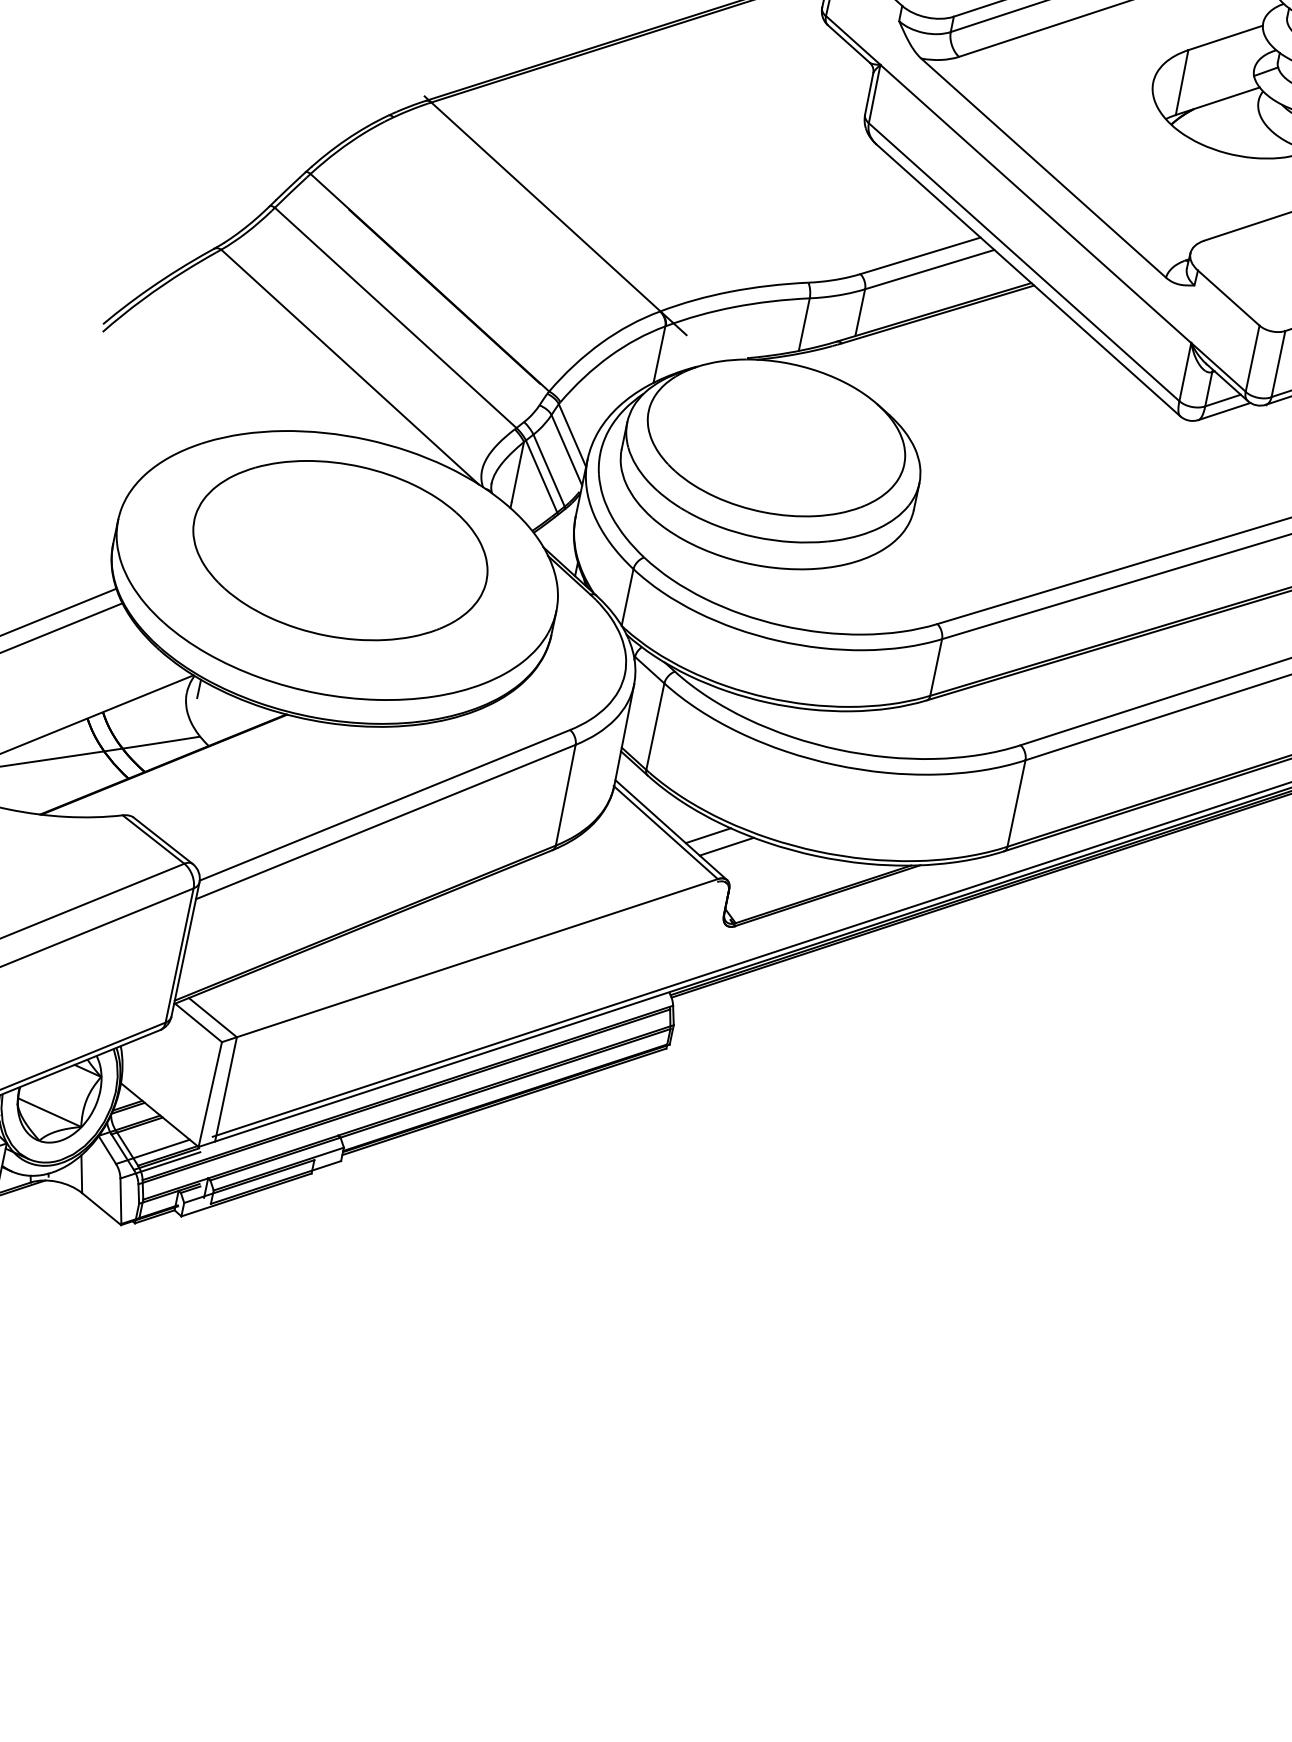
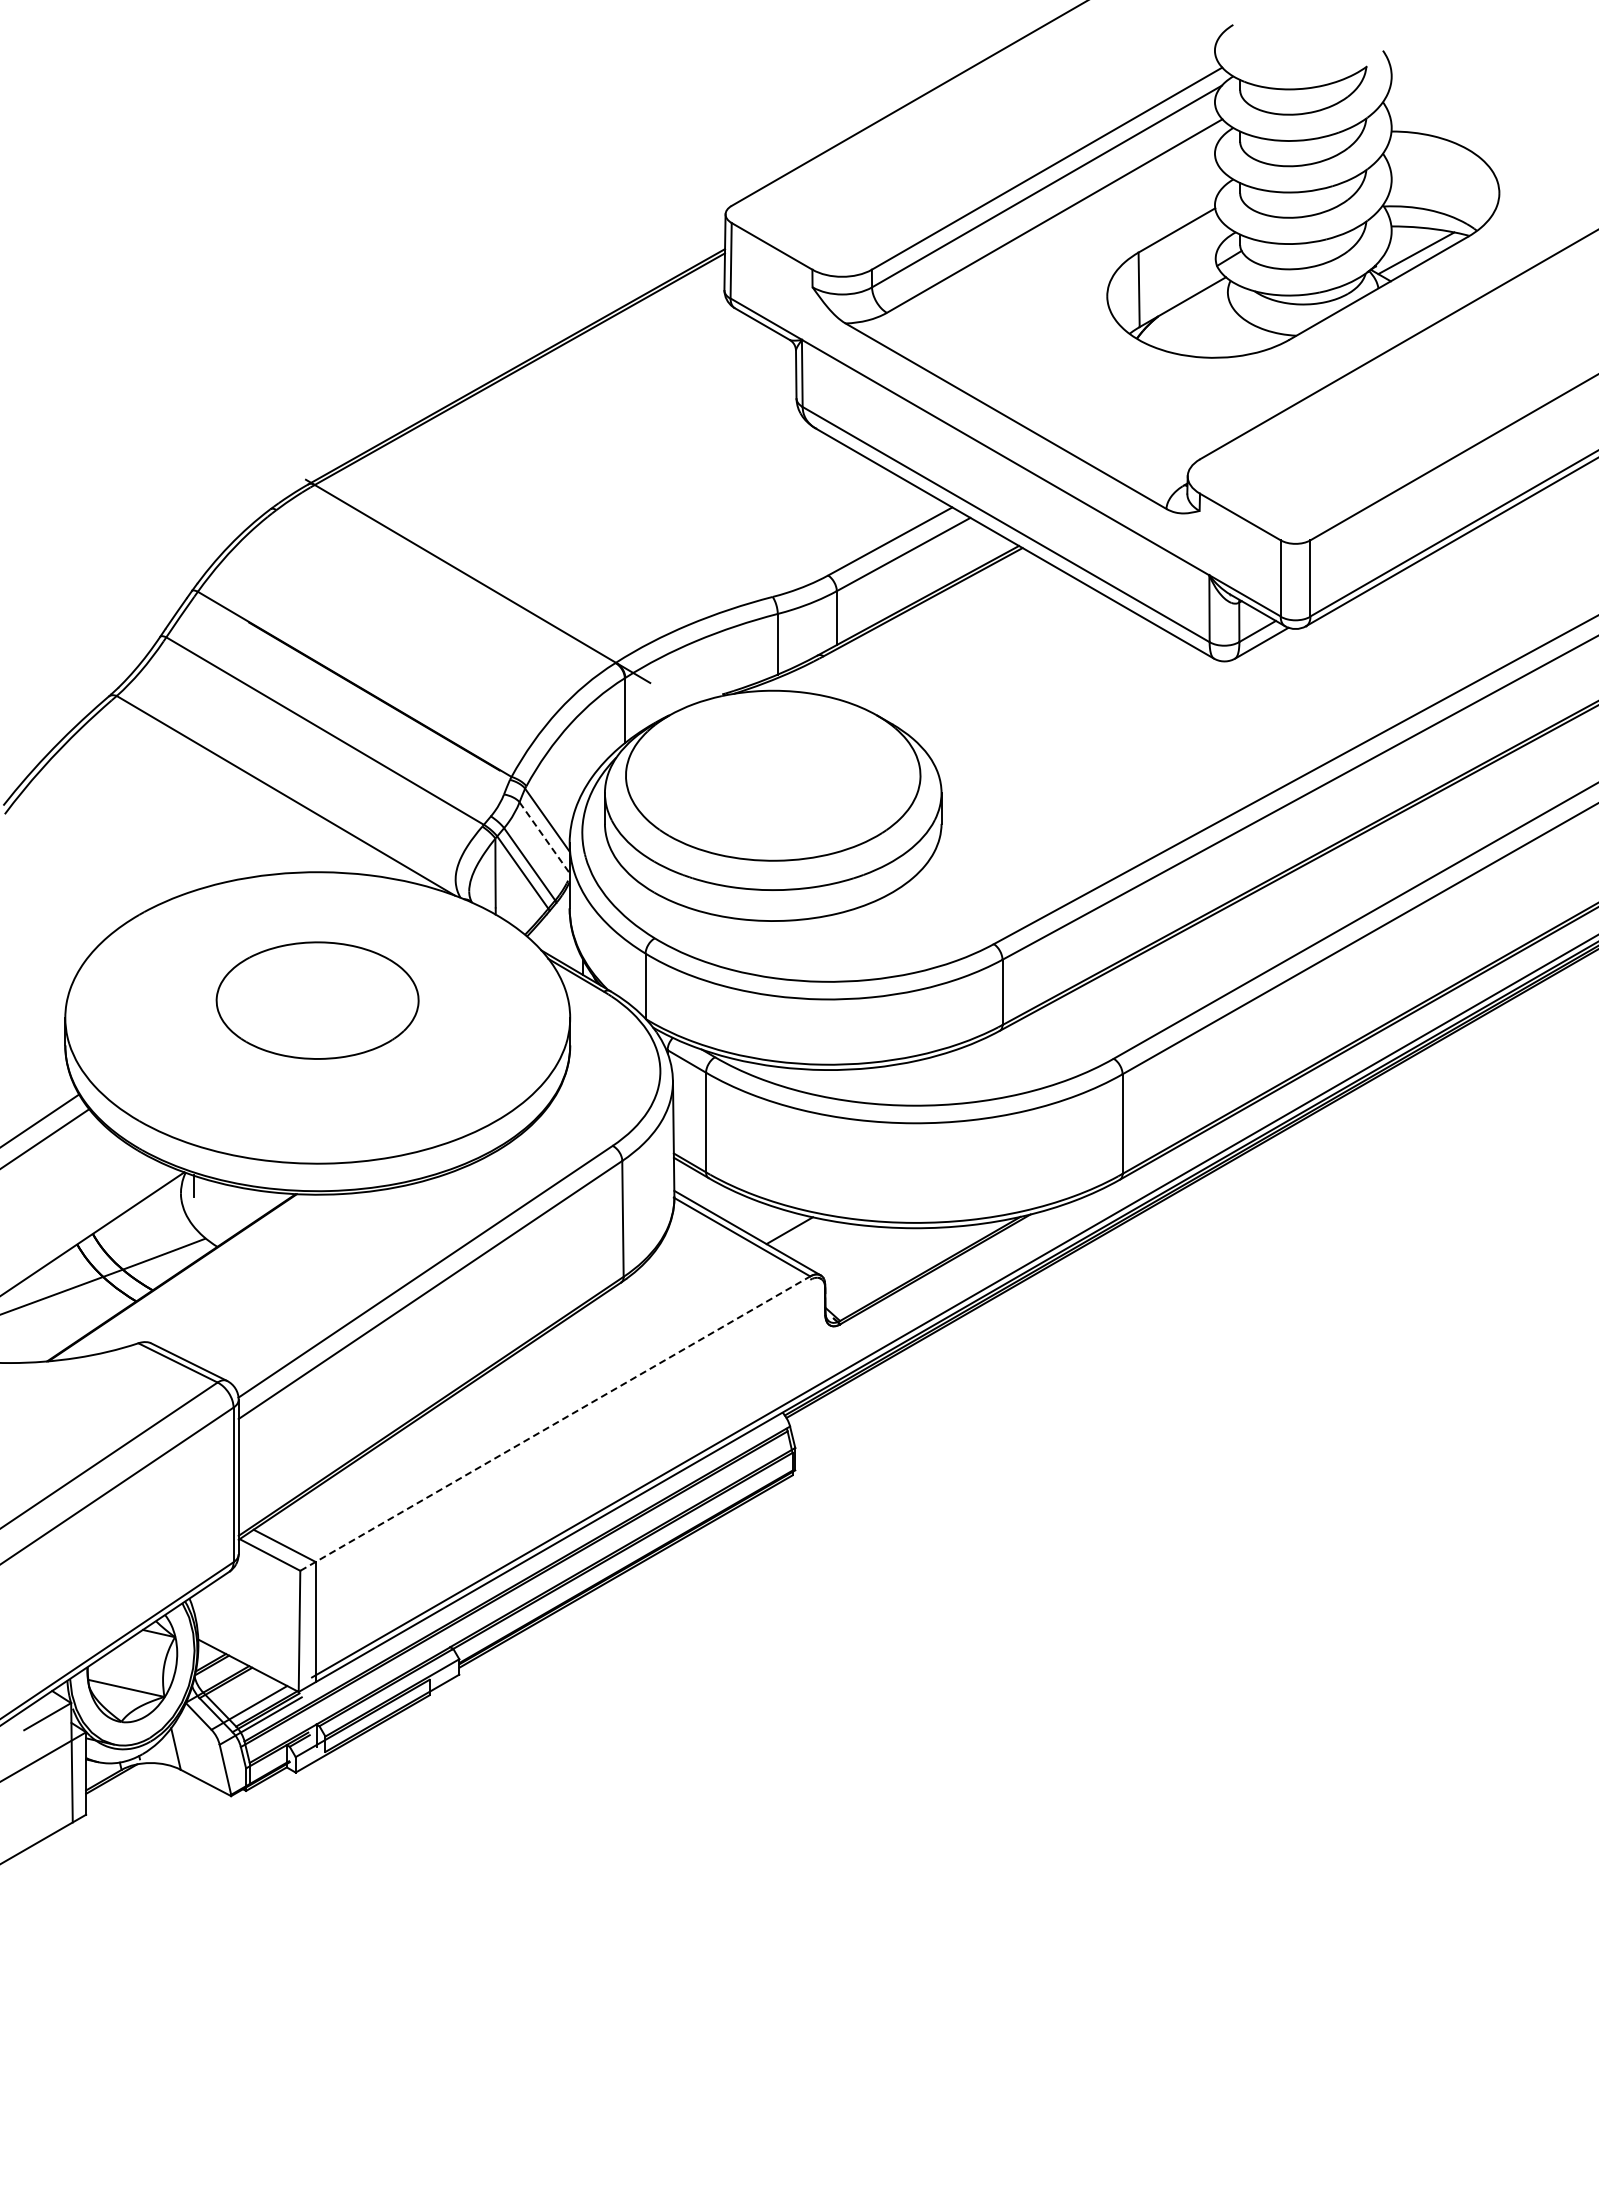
line: (566, 450) -> (544, 838), solid -> dashed
part: (340, 550) -> (317, 1000), size x0.6
line: (726, 846) -> (812, 1238), removed
line: (470, 960) -> (555, 1423), solid -> dashed

